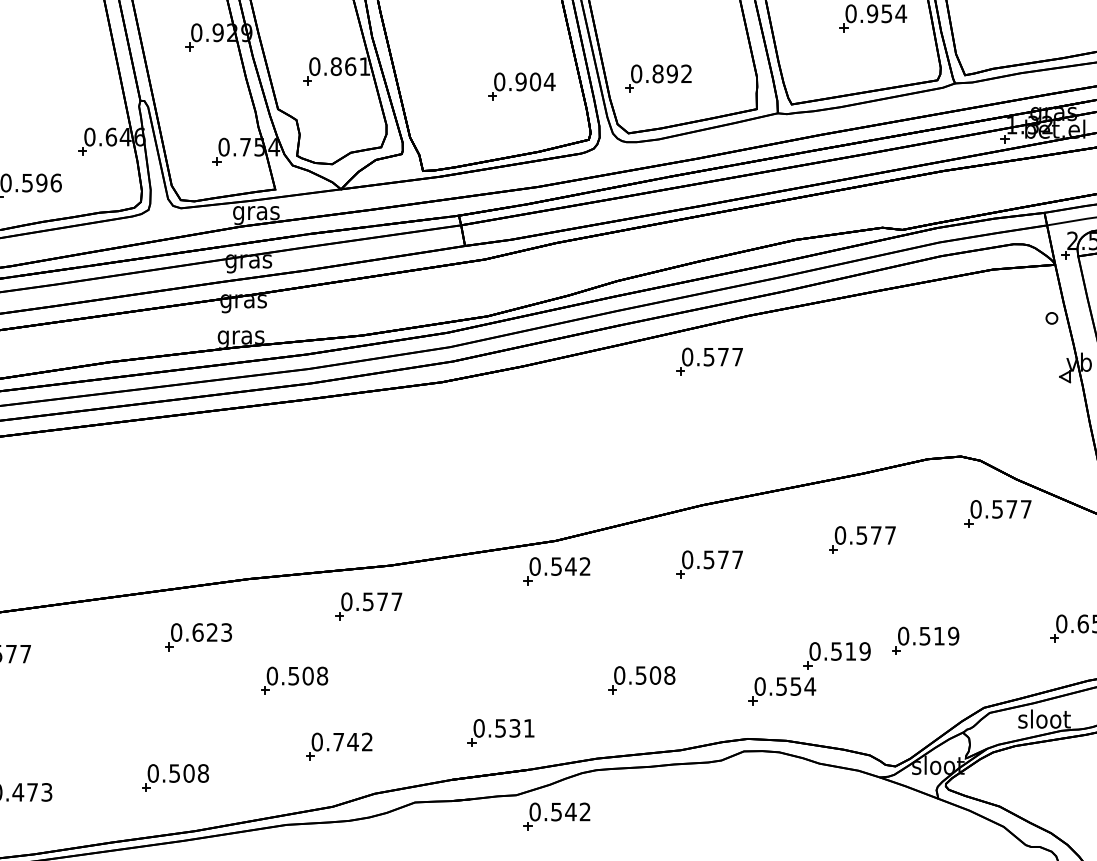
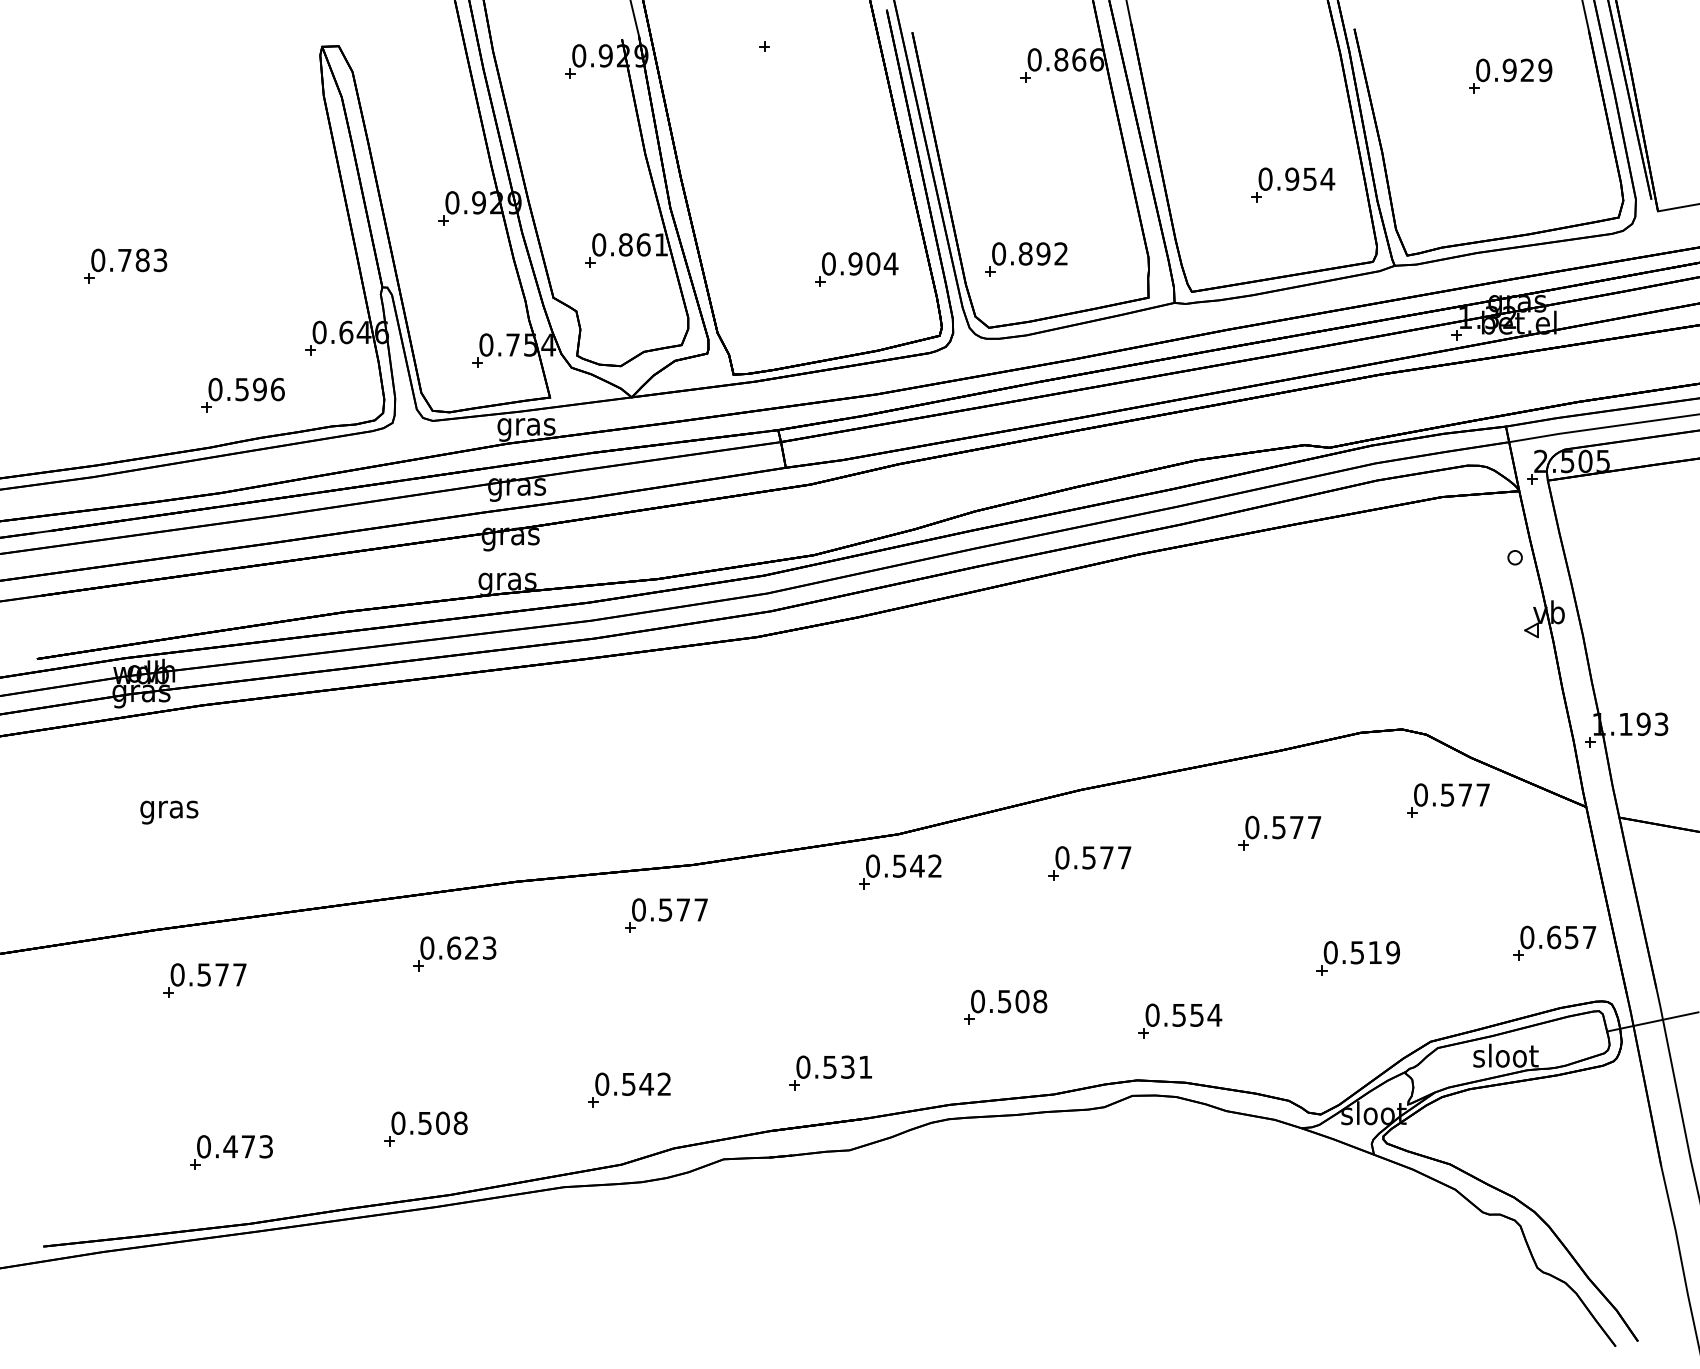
part: (709, 361) -> (1089, 611), removed
part: (836, 656) -> (1247, 977), removed
part: (294, 680) -> (573, 1007), removed
text: (338, 742) -> (628, 1084), 0.742 -> 0.542
part: (557, 816) -> (900, 1176), removed

